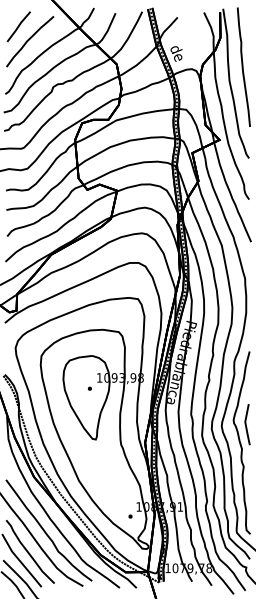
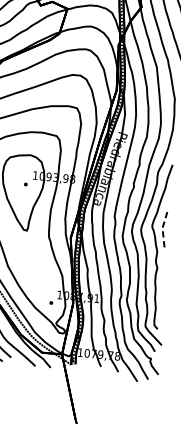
line: (245, 424) -> (162, 230), solid -> dashed

